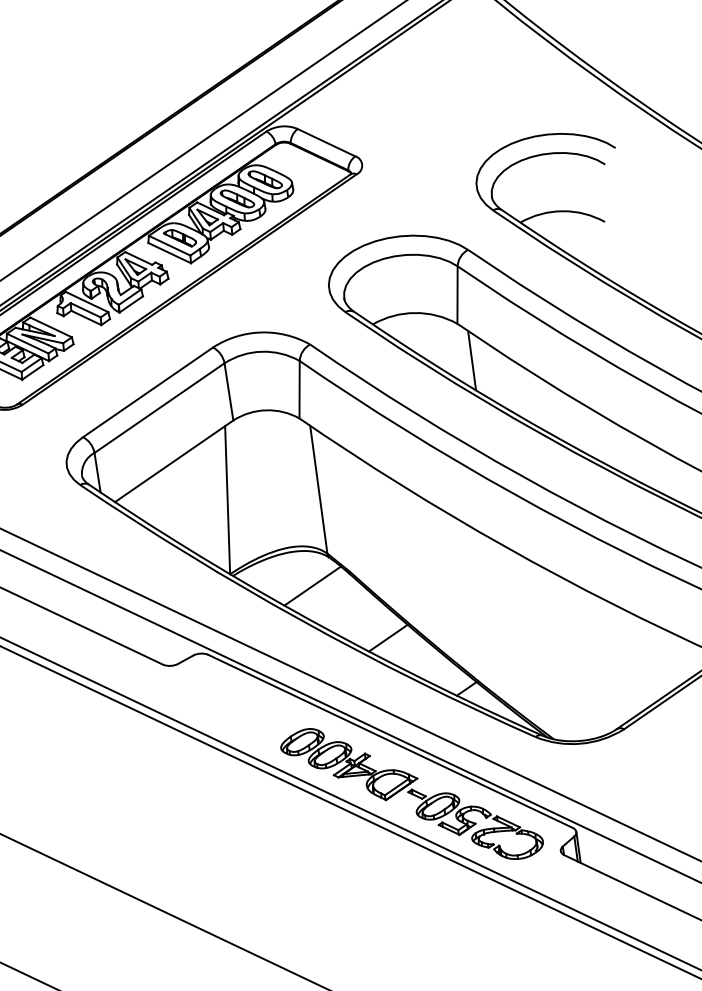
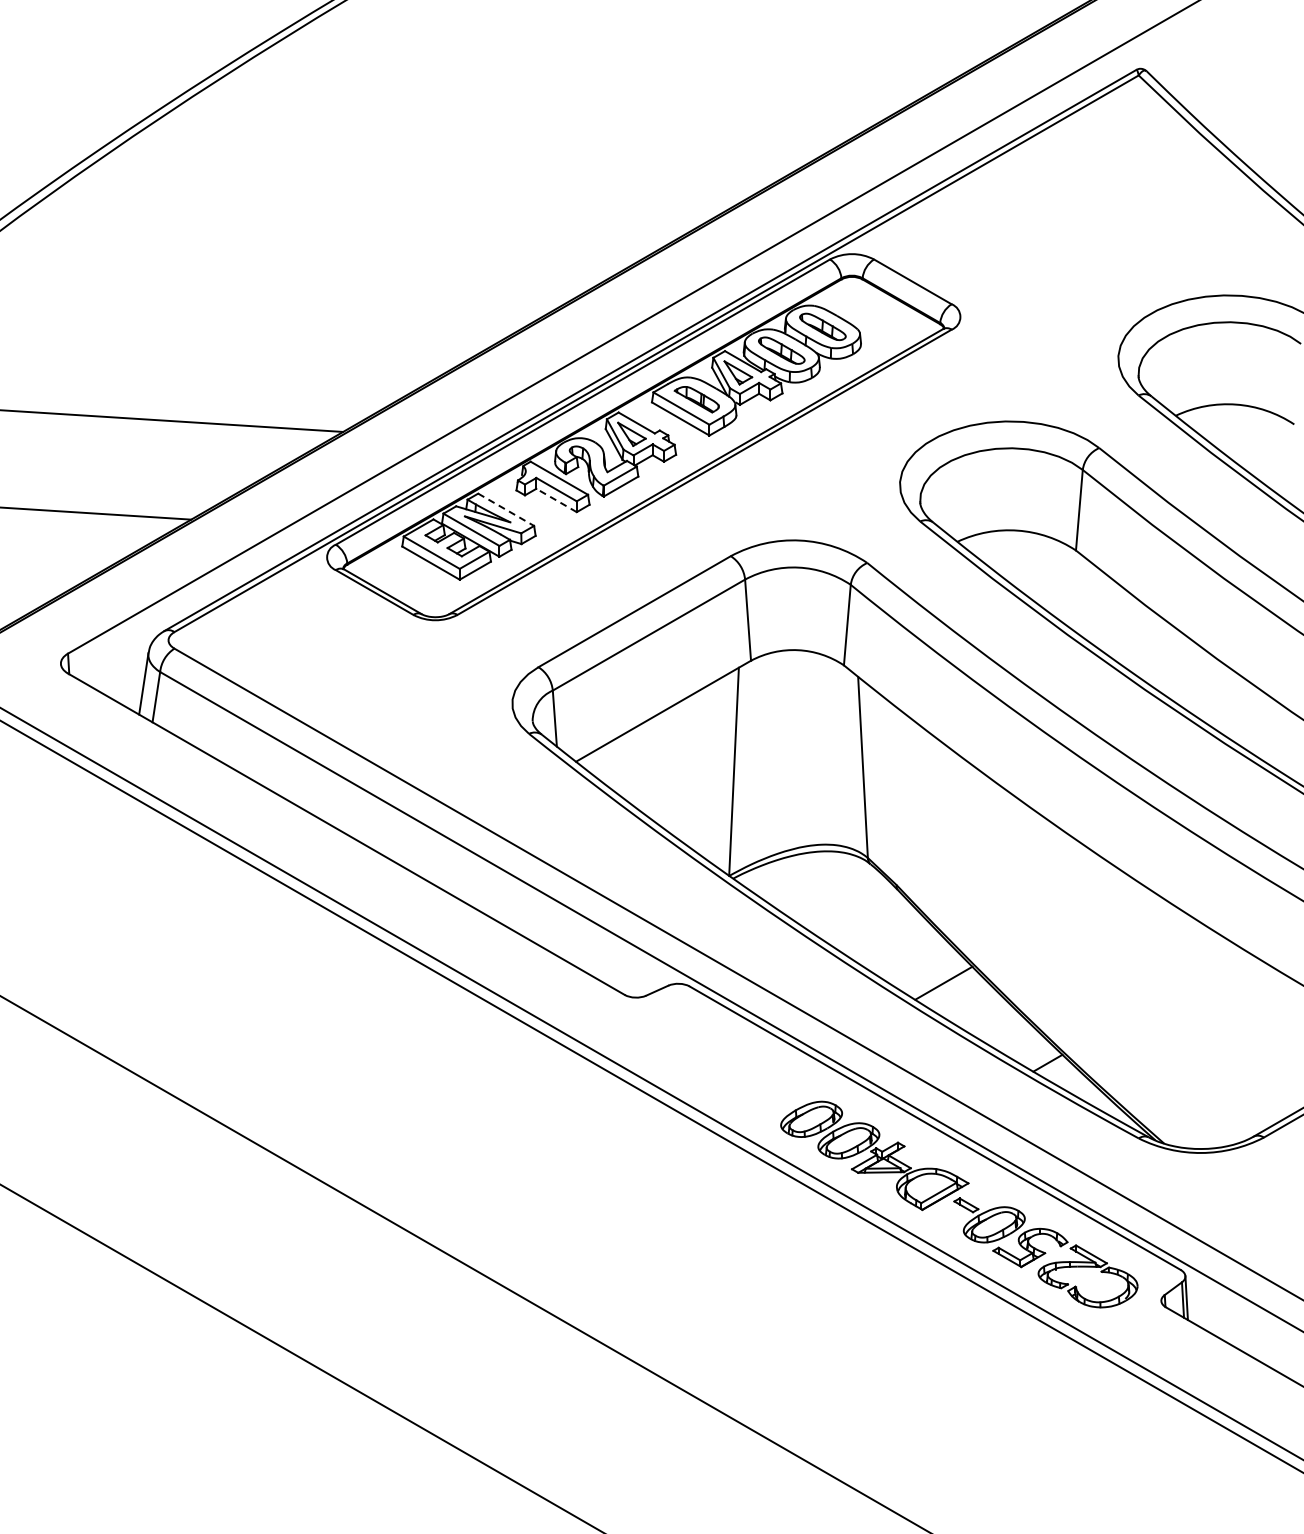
line: (86, 317) -> (556, 500), solid -> dashed
line: (51, 327) -> (506, 510), solid -> dashed
line: (472, 360) -> (1092, 603), removed
line: (312, 585) -> (843, 901), removed

